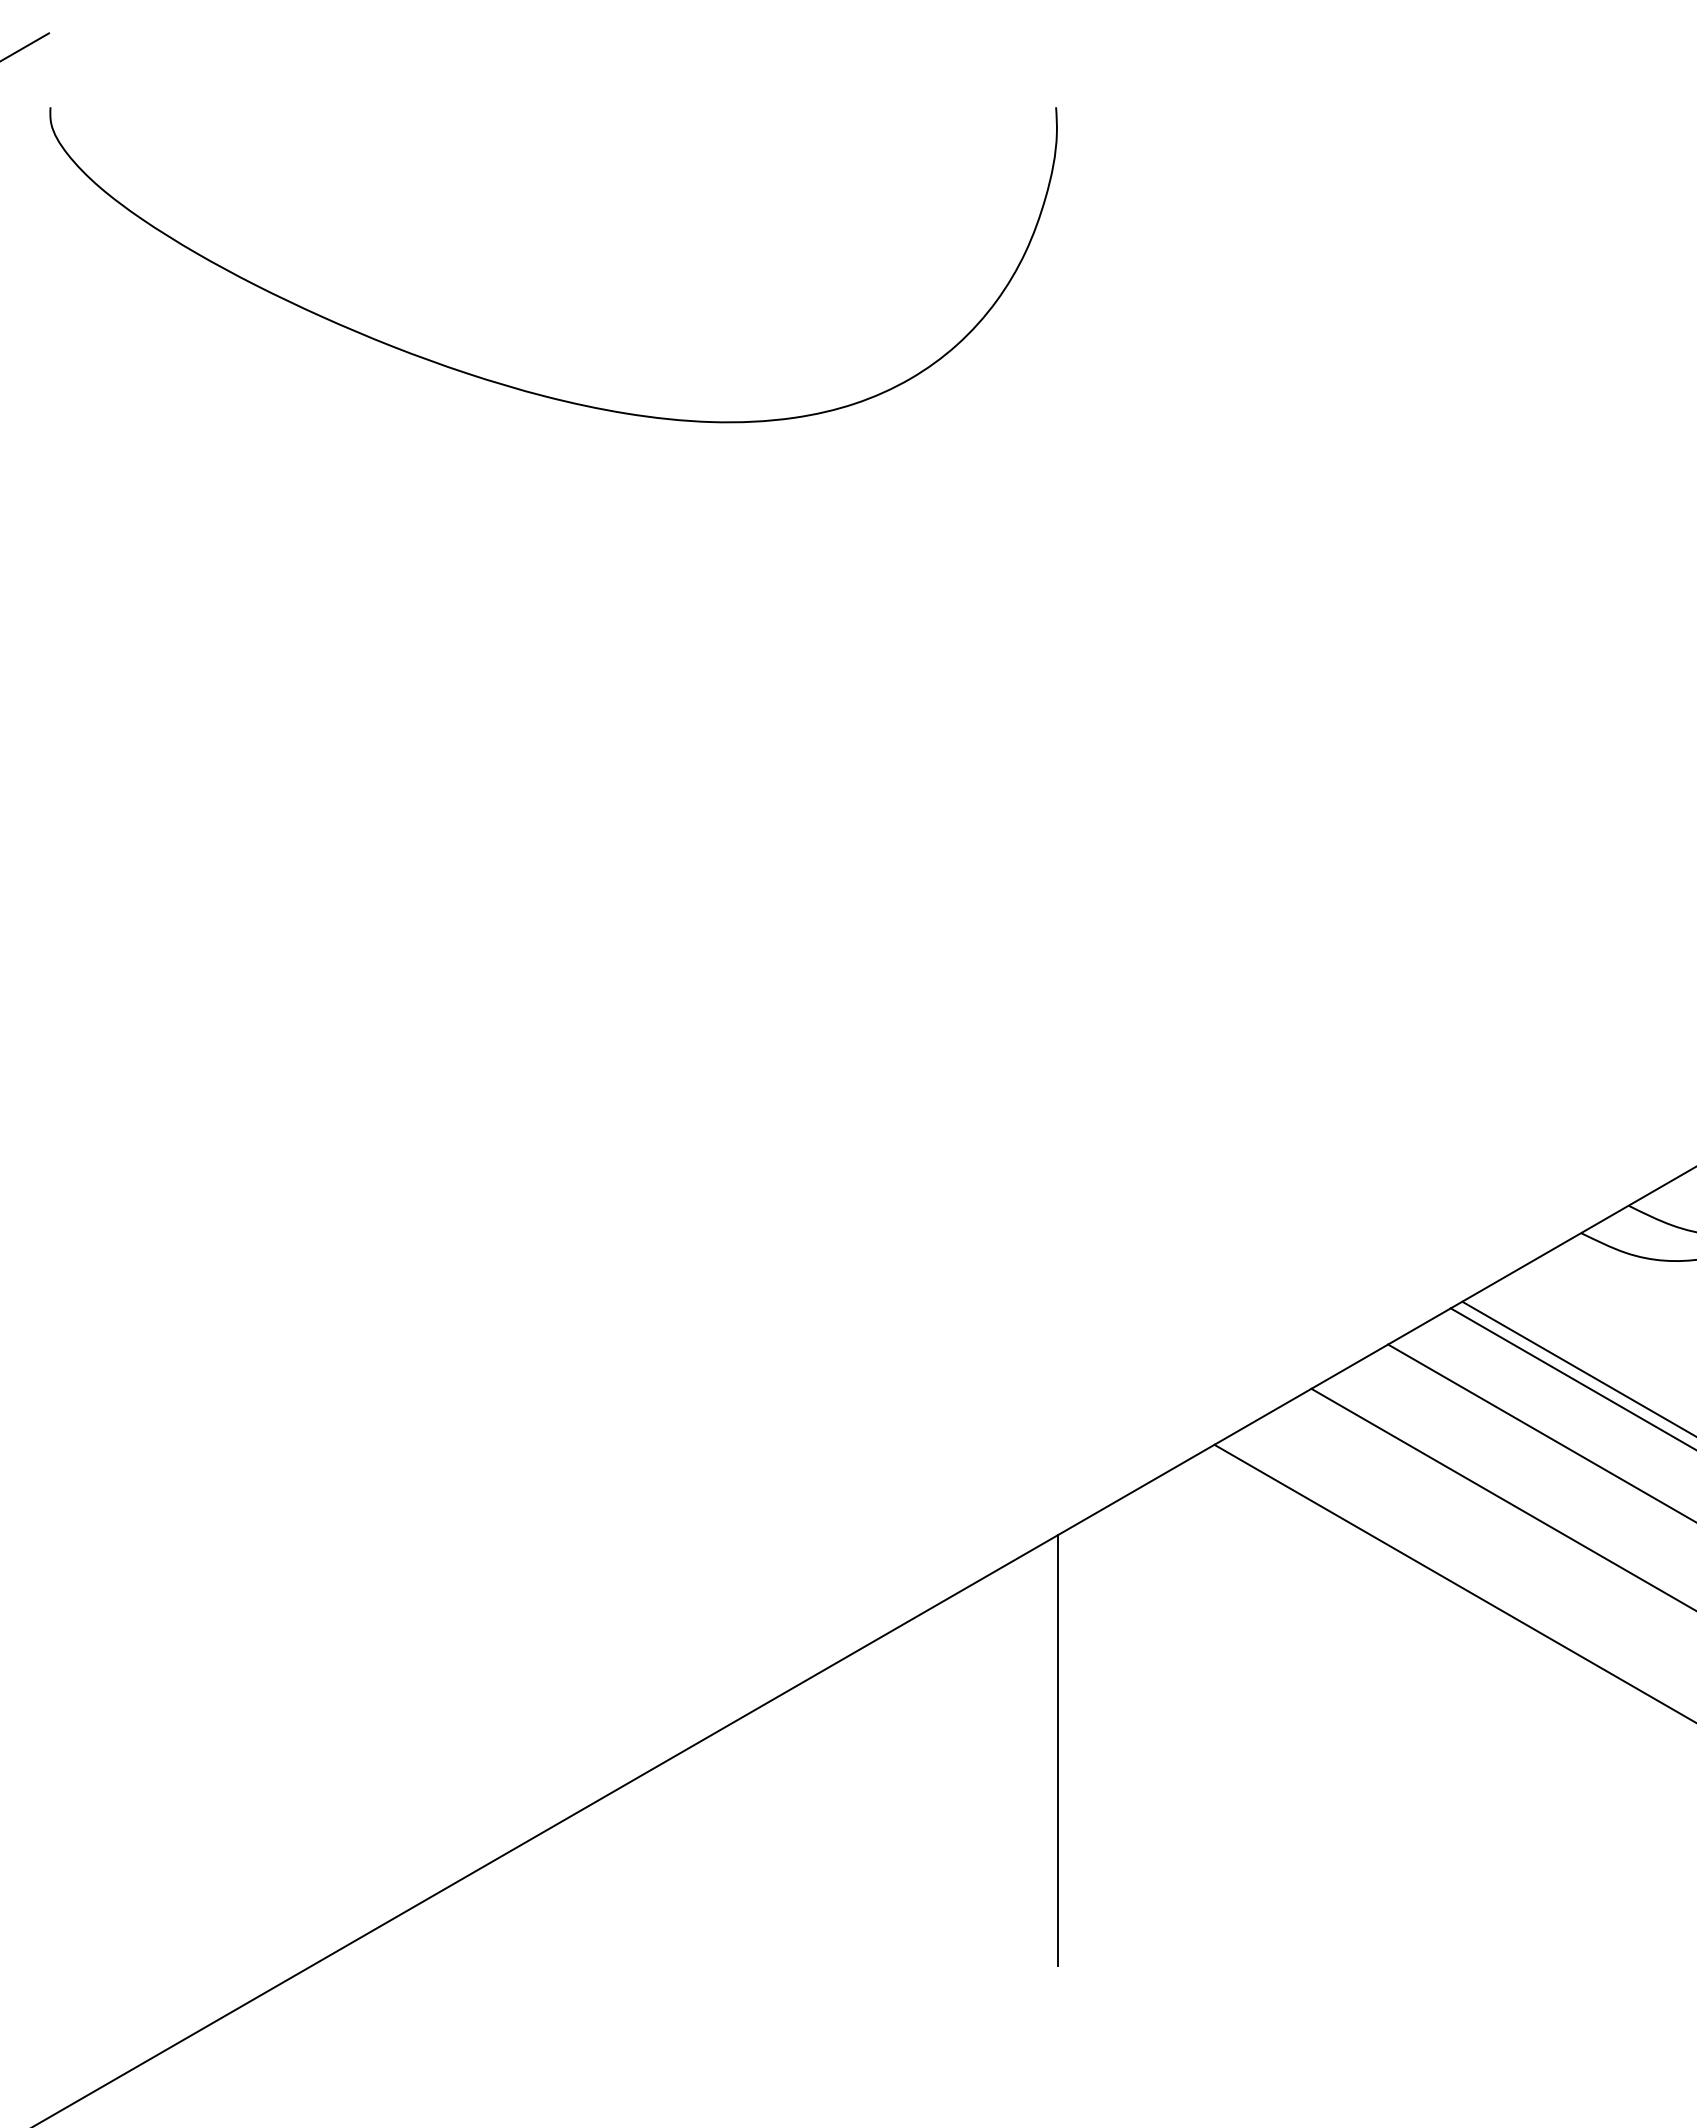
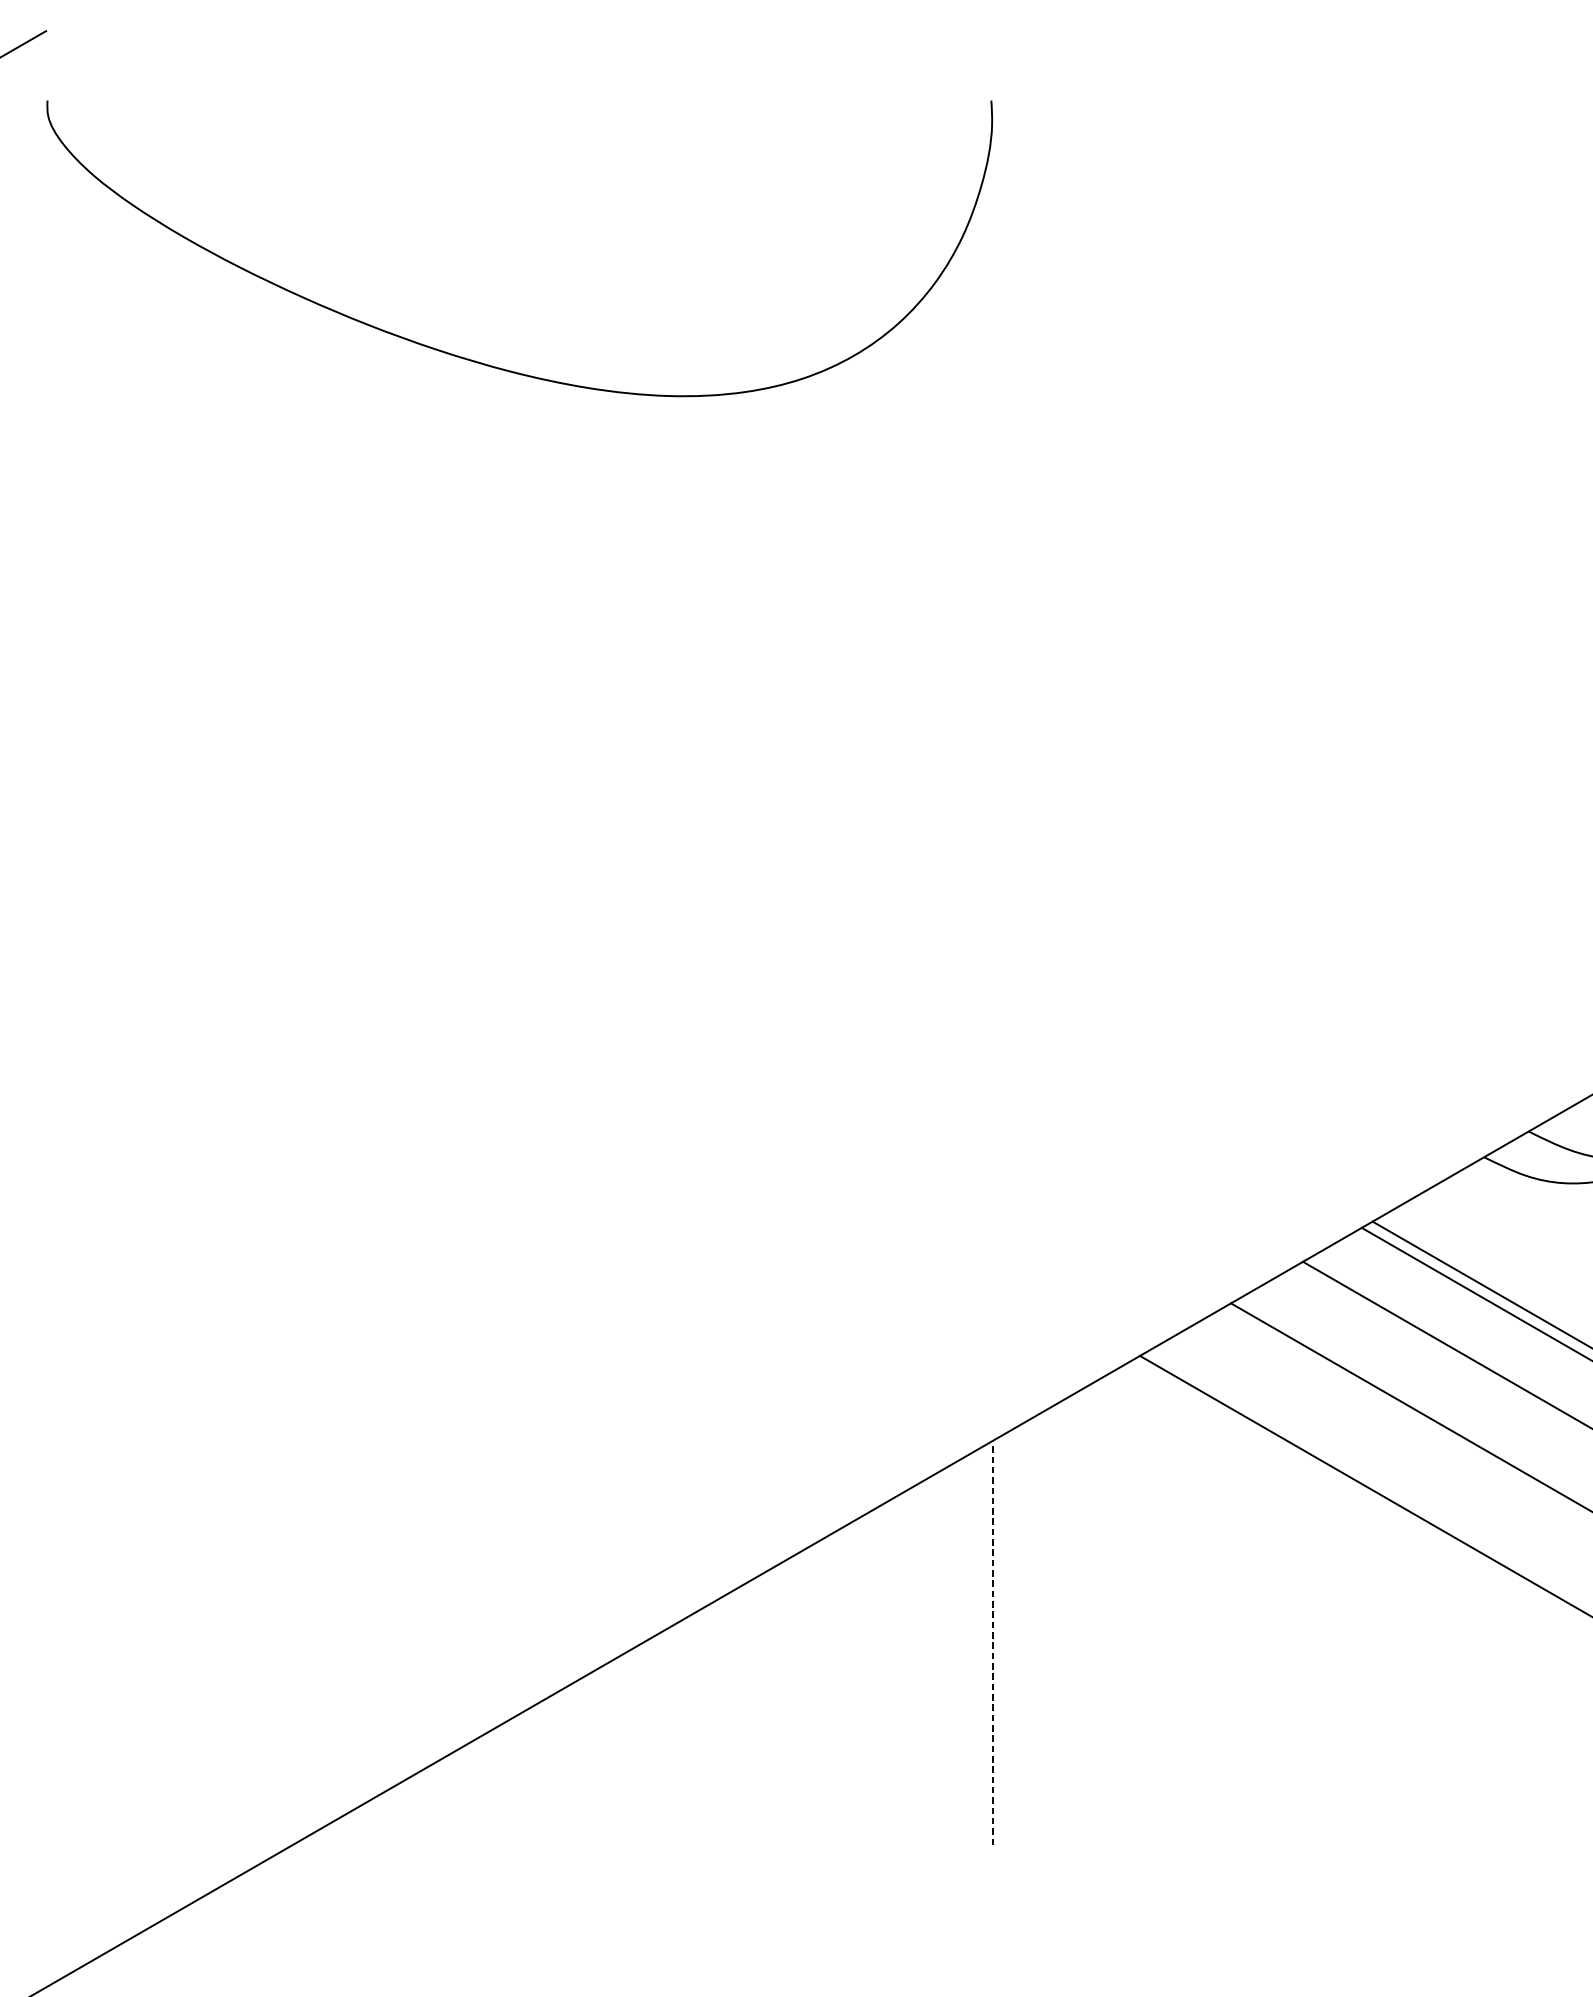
line: (1057, 1750) -> (992, 1642), solid -> dashed

